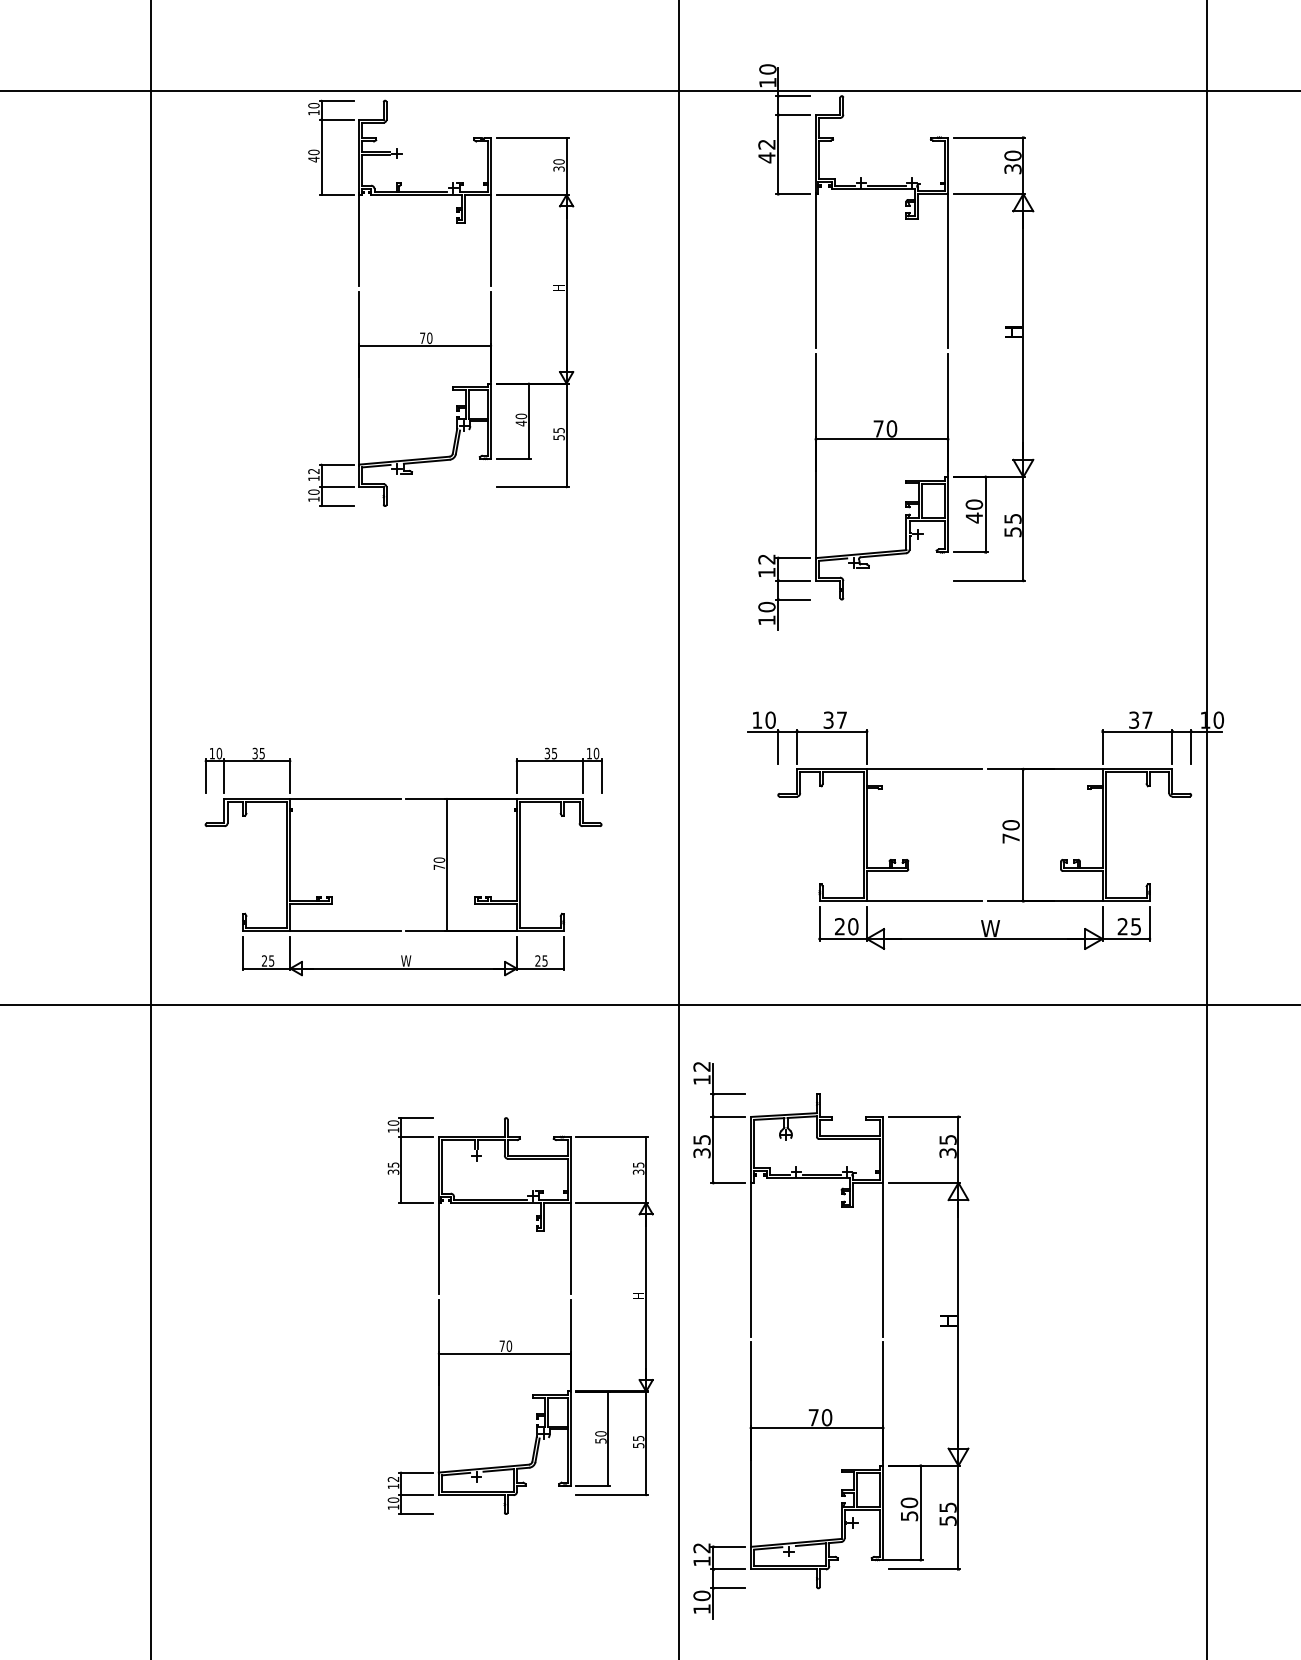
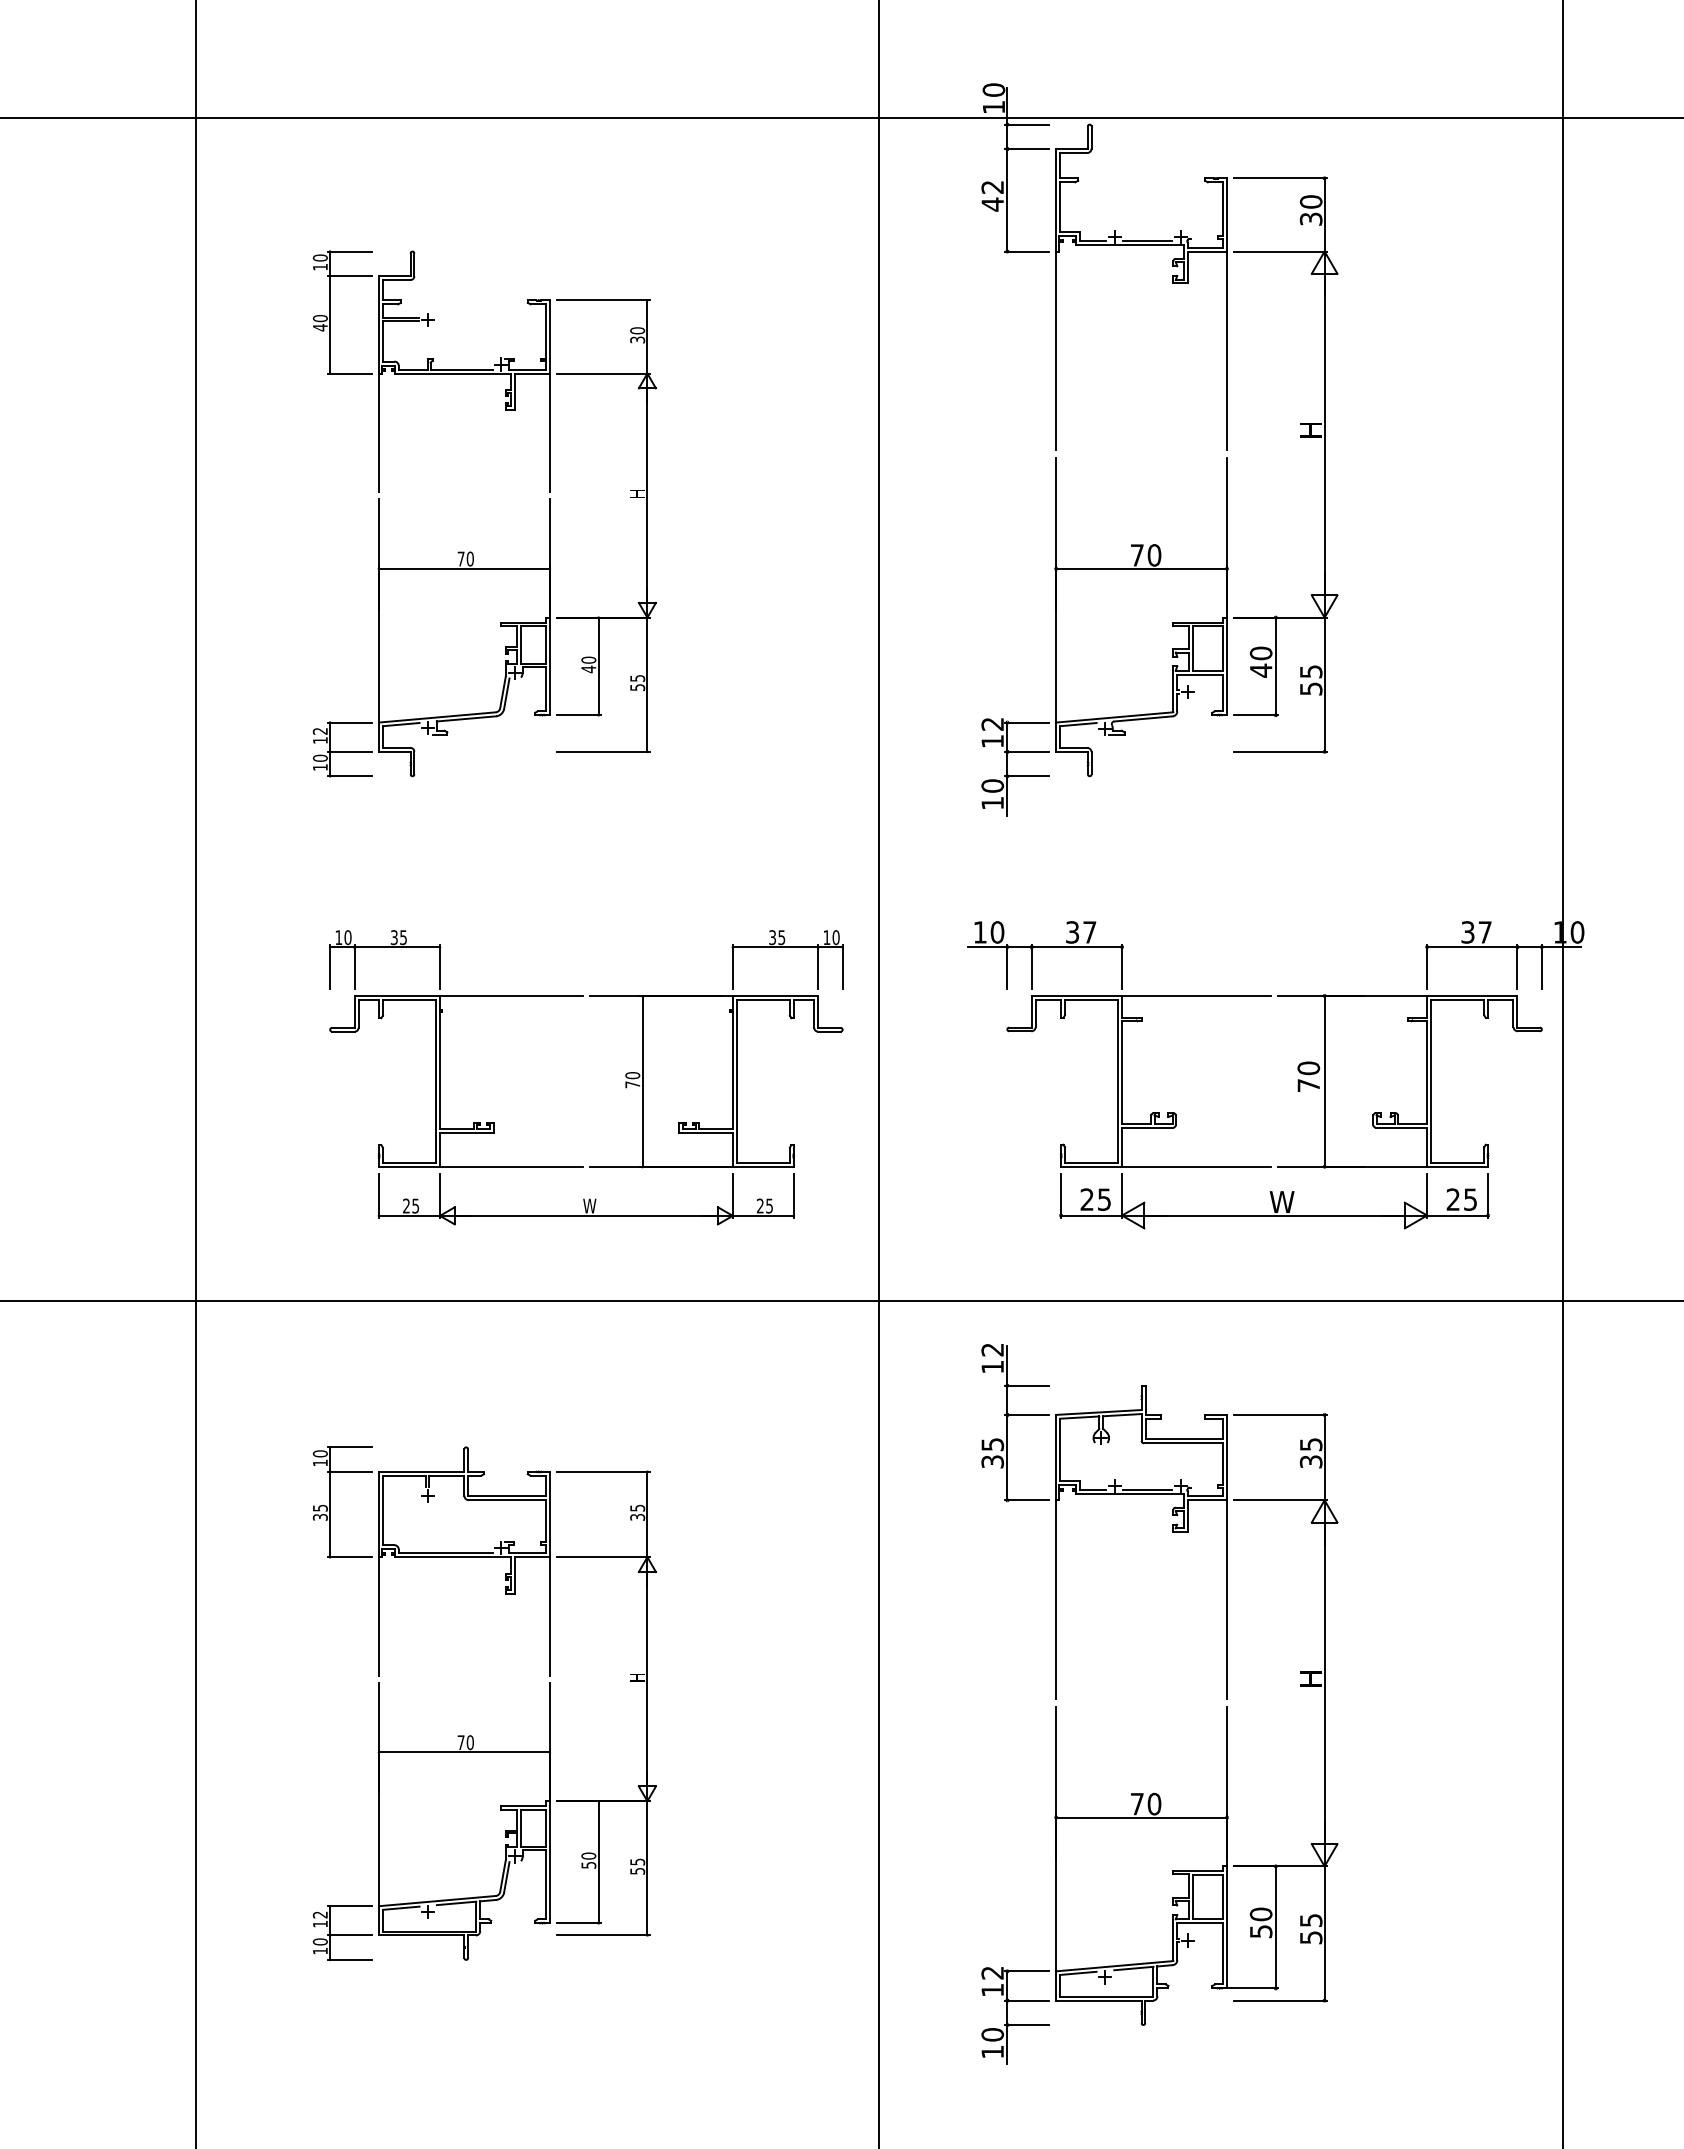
part: (430, 332) -> (471, 551), moved
part: (433, 860) -> (625, 1076), moved
text: (853, 926) -> (1104, 1199), 20 -> 25
part: (510, 1340) -> (471, 1735), moved
part: (882, 1342) -> (1226, 1706), moved

